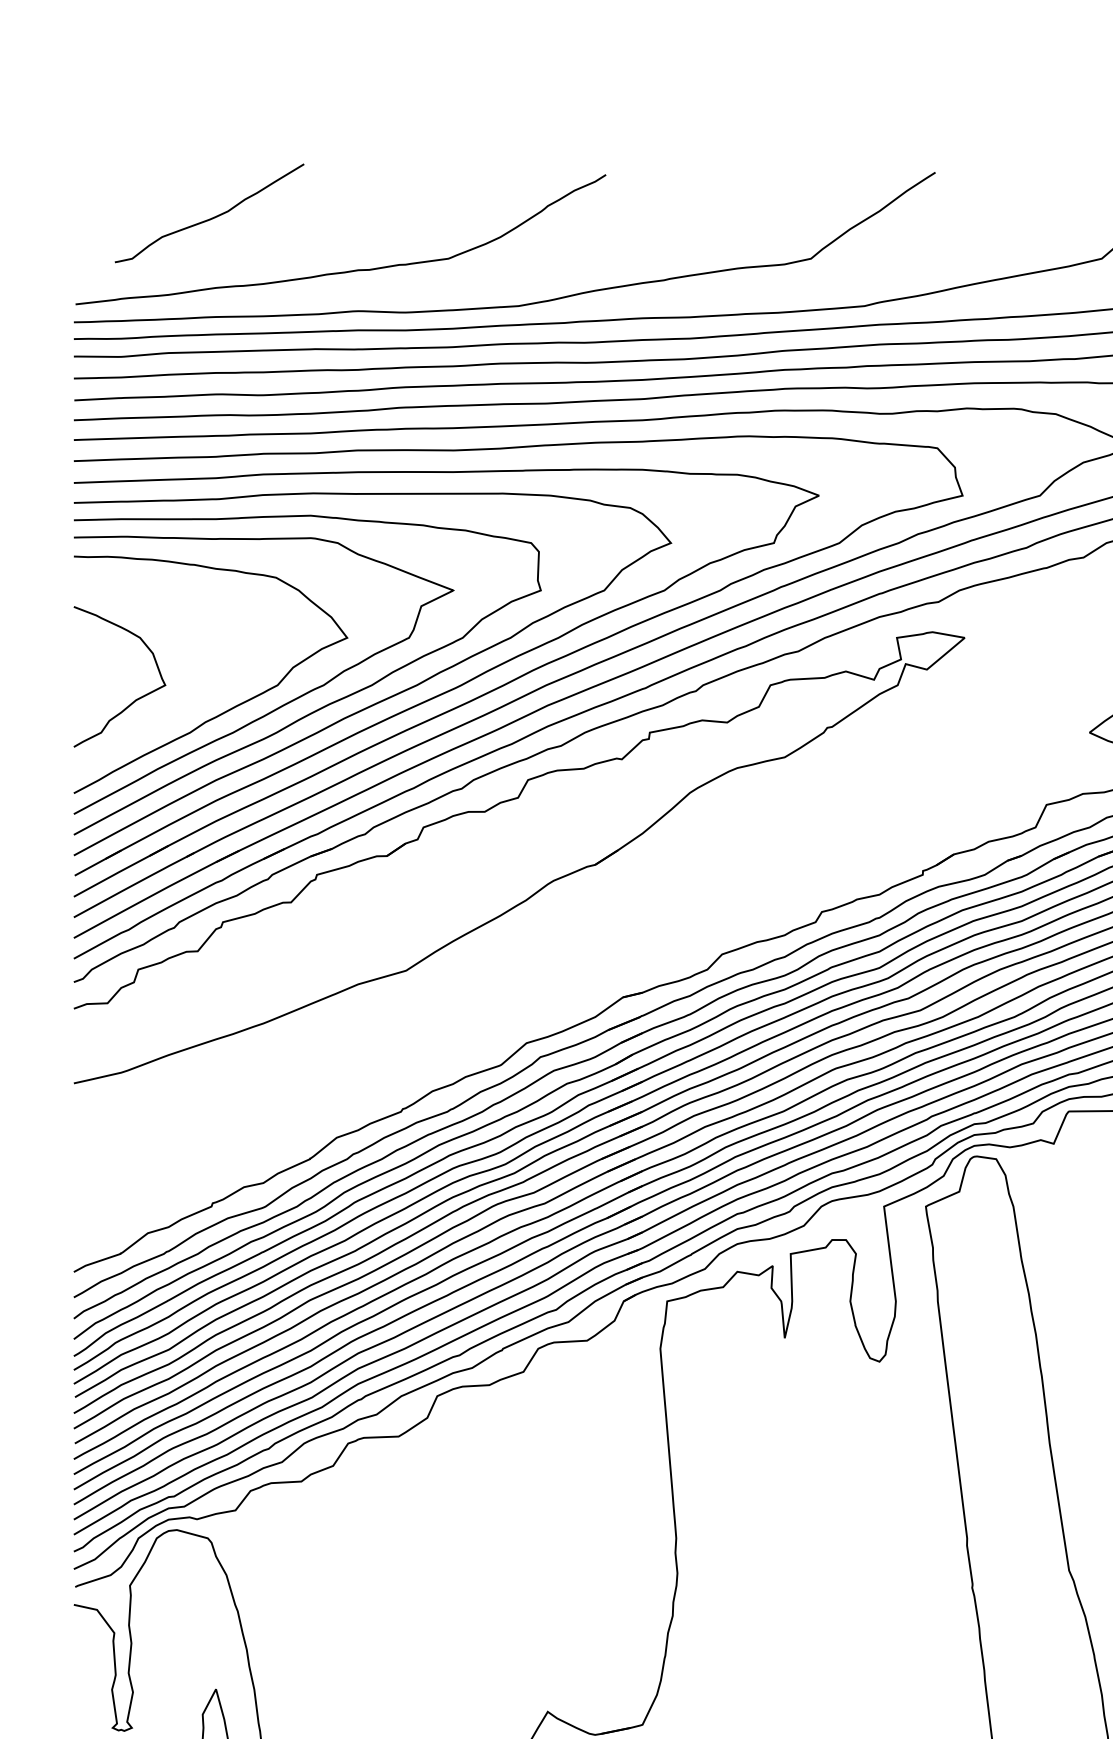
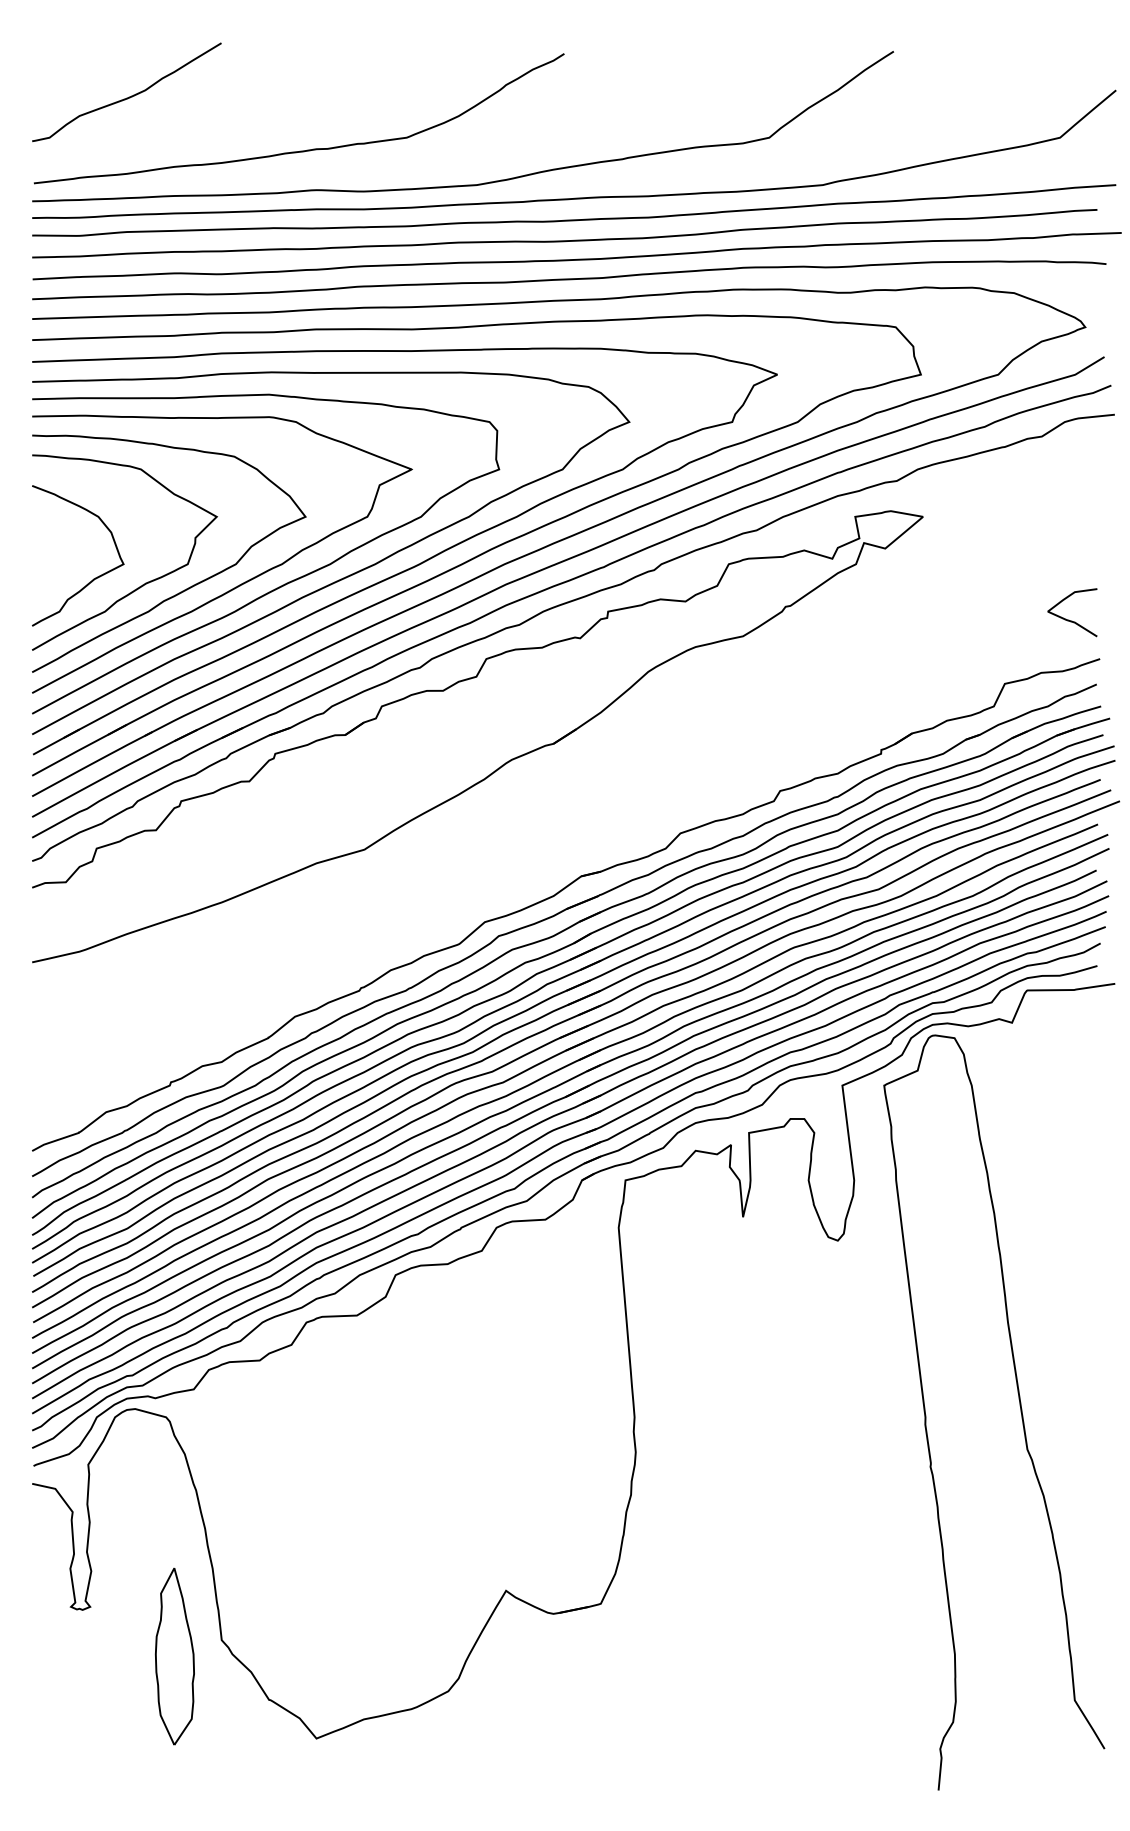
curve: (212, 217) -> (129, 96), moved
curve: (187, 703) -> (145, 582), added

